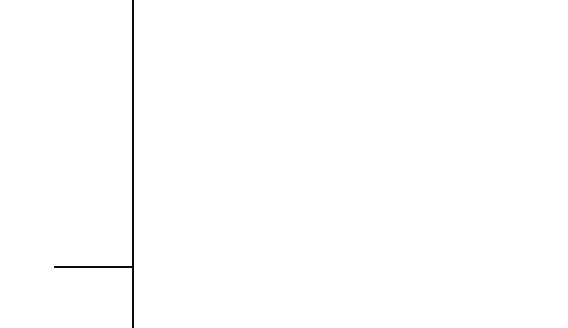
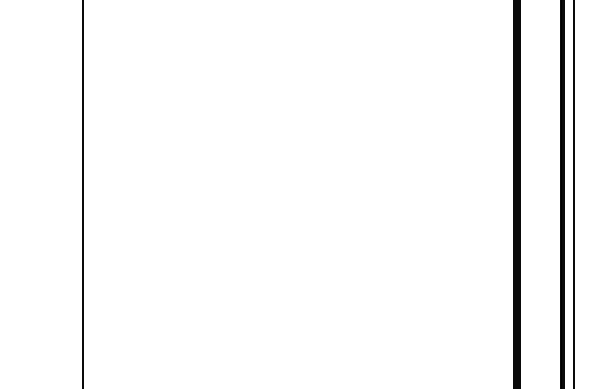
line: (93, 265) -> (45, 329), removed

